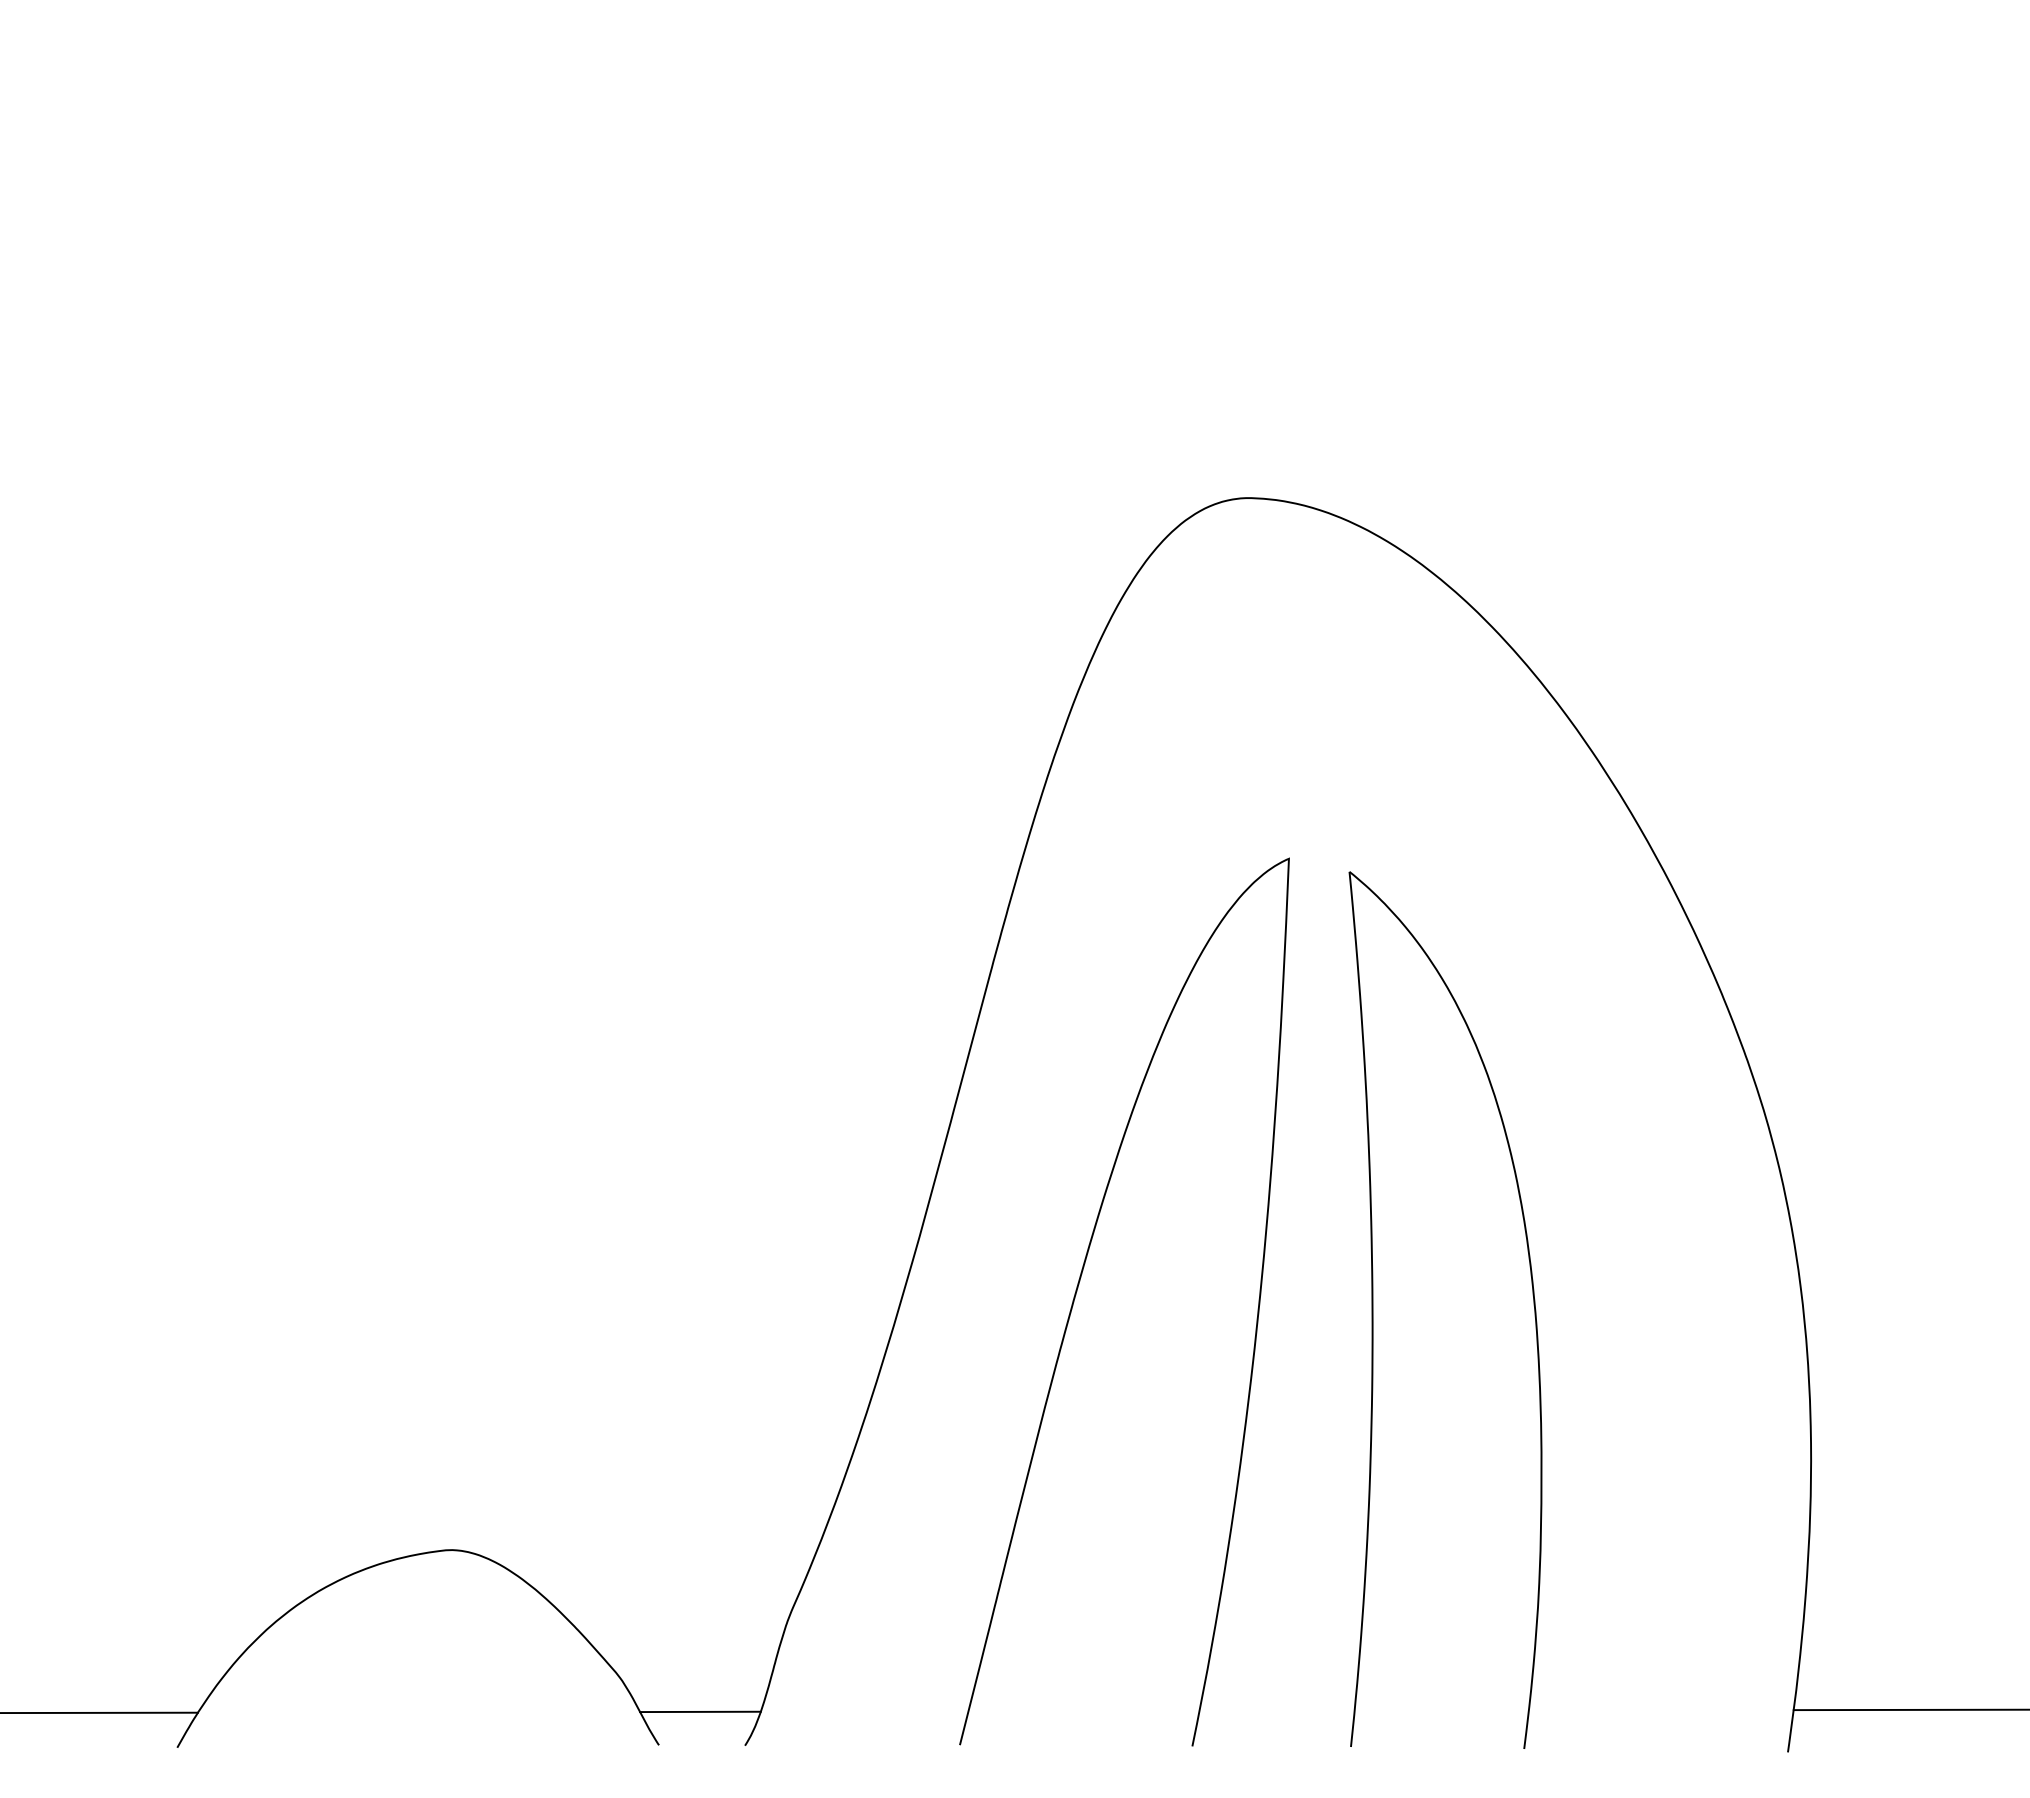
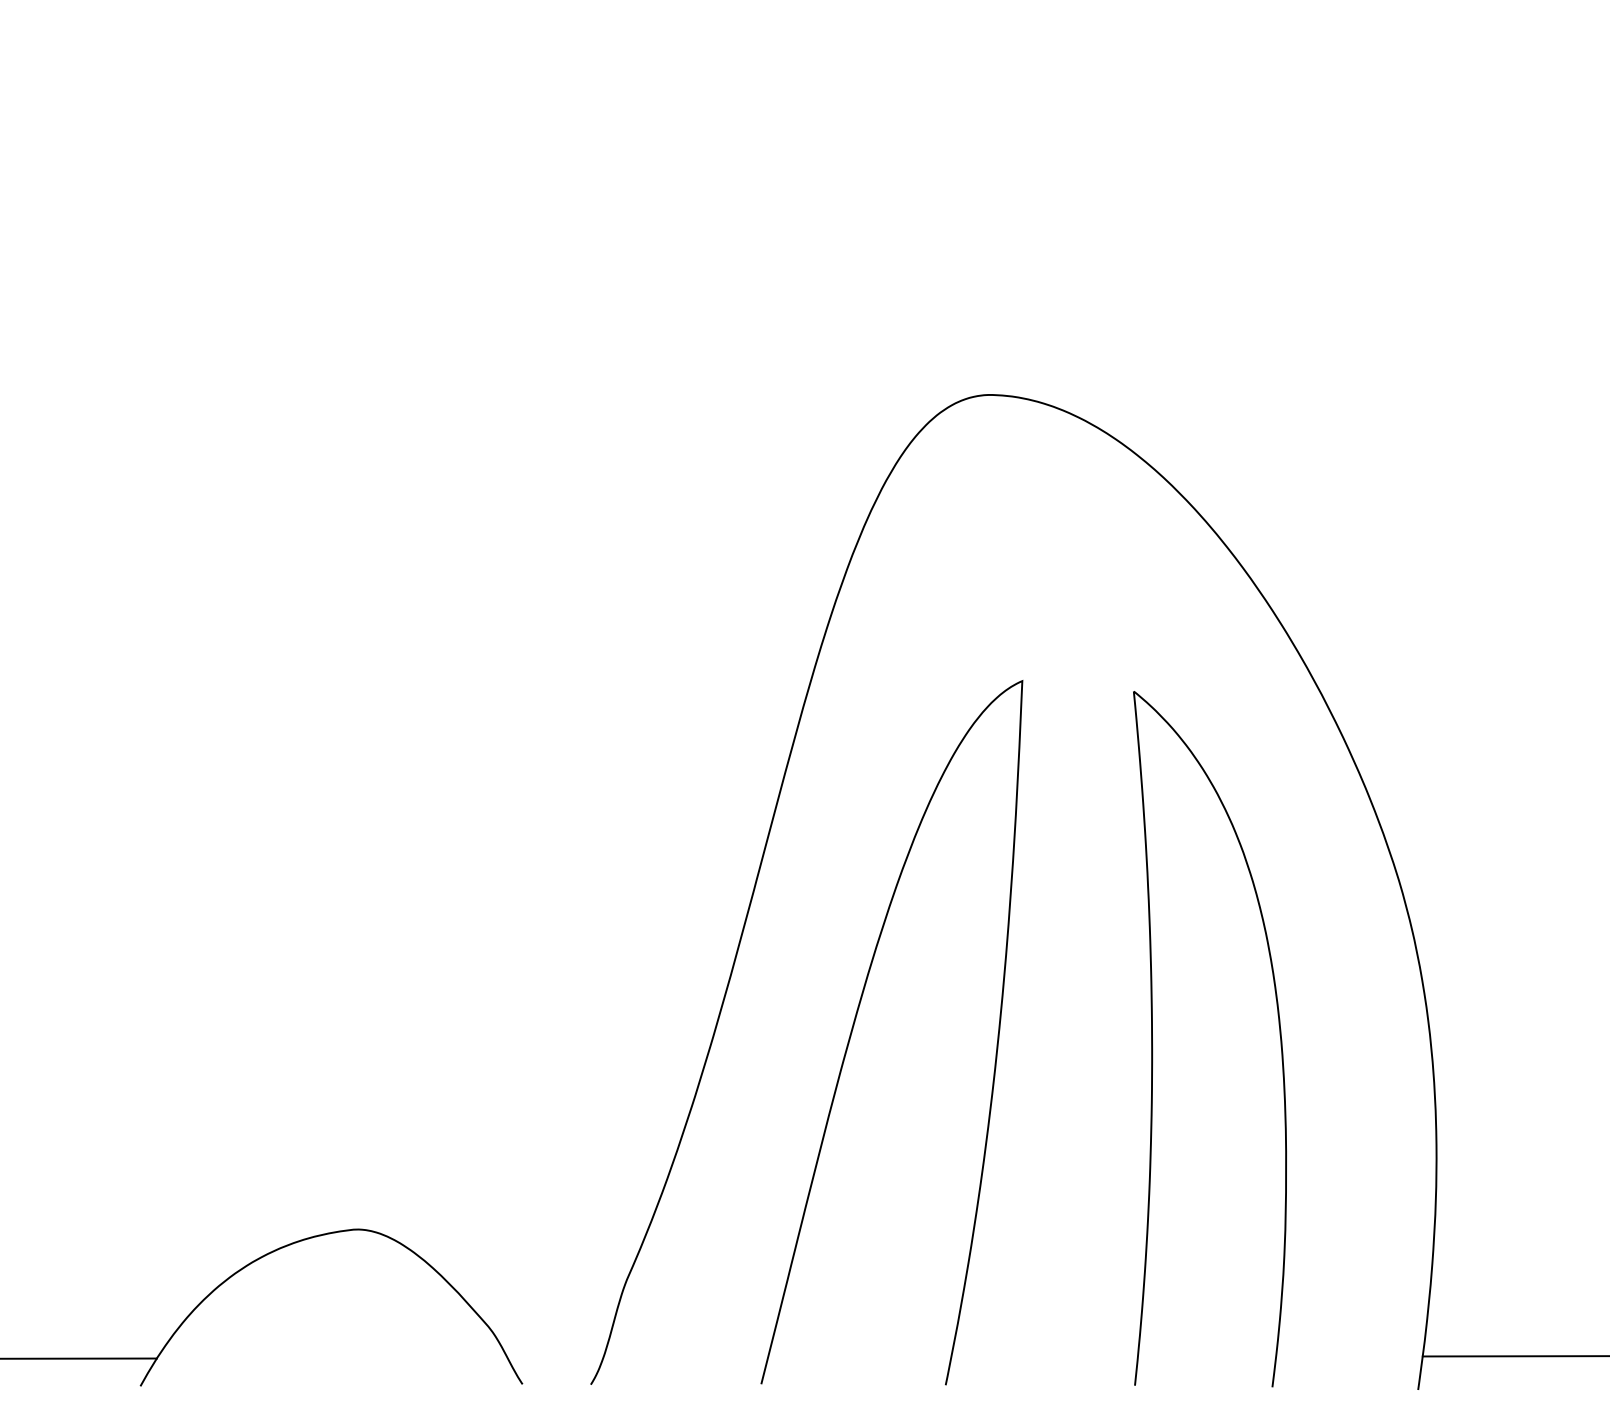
part: (1373, 1309) -> (1152, 1038), moved
line: (700, 1711) -> (555, 1357), removed

